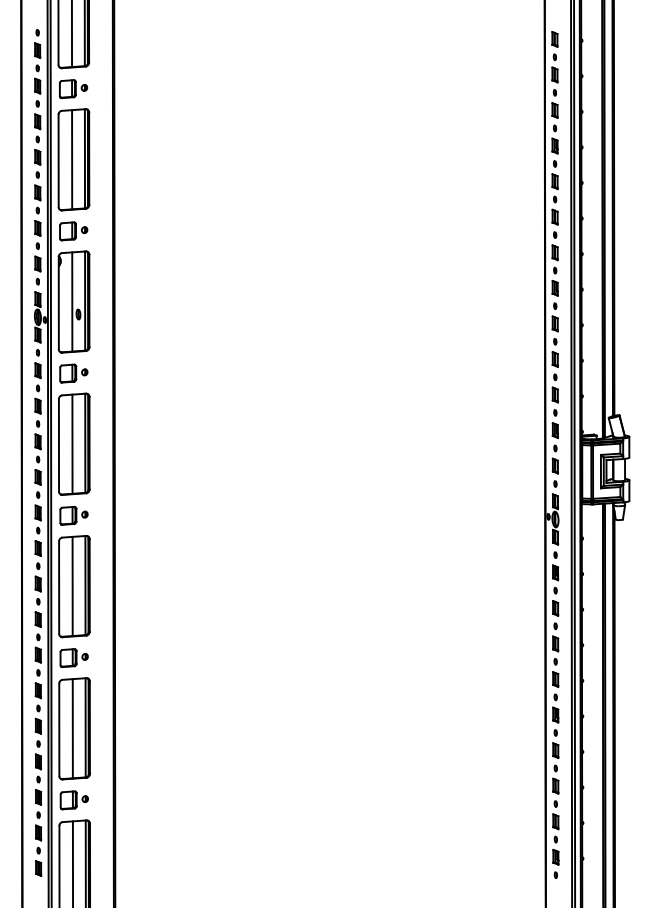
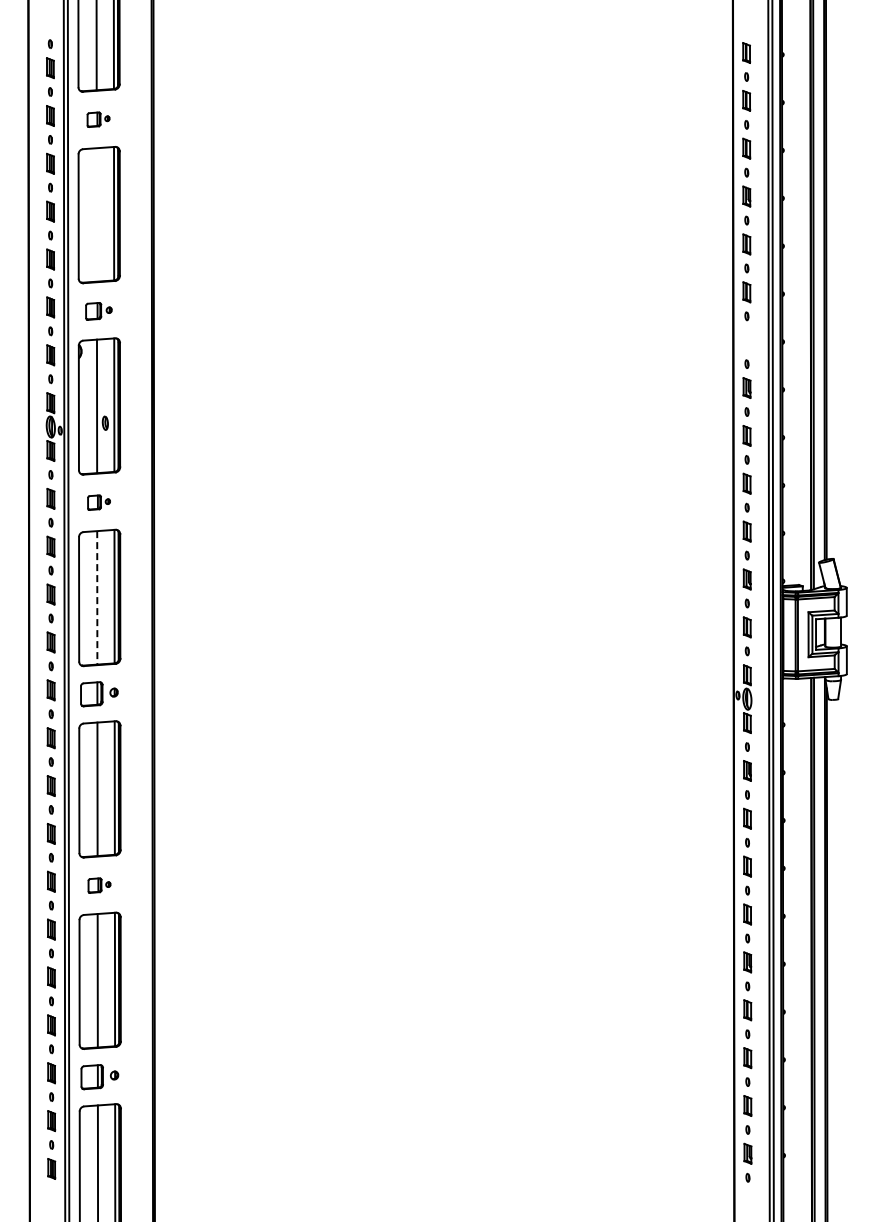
part: (73, 88) -> (98, 119), size x0.6
line: (71, 159) -> (96, 214), removed
part: (73, 231) -> (98, 311), size x0.7
part: (554, 253) -> (746, 340), removed
part: (73, 373) -> (98, 502), size x0.6
line: (72, 443) -> (97, 597), solid -> dashed
part: (74, 657) -> (99, 885), size x0.6

